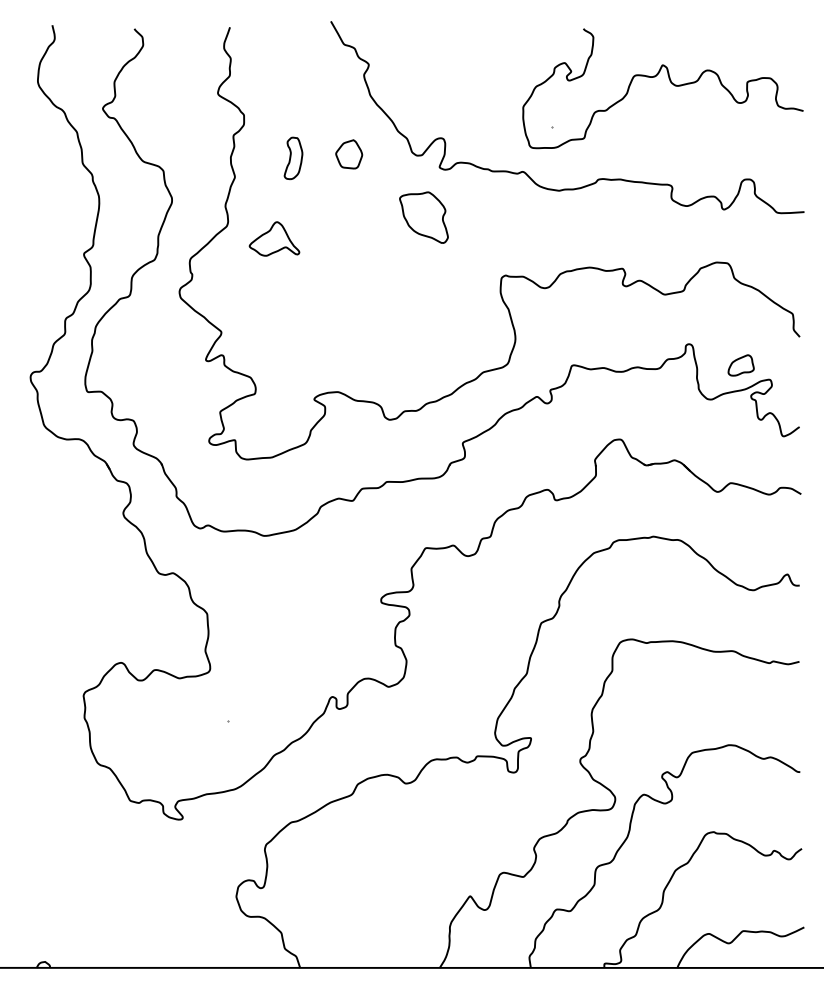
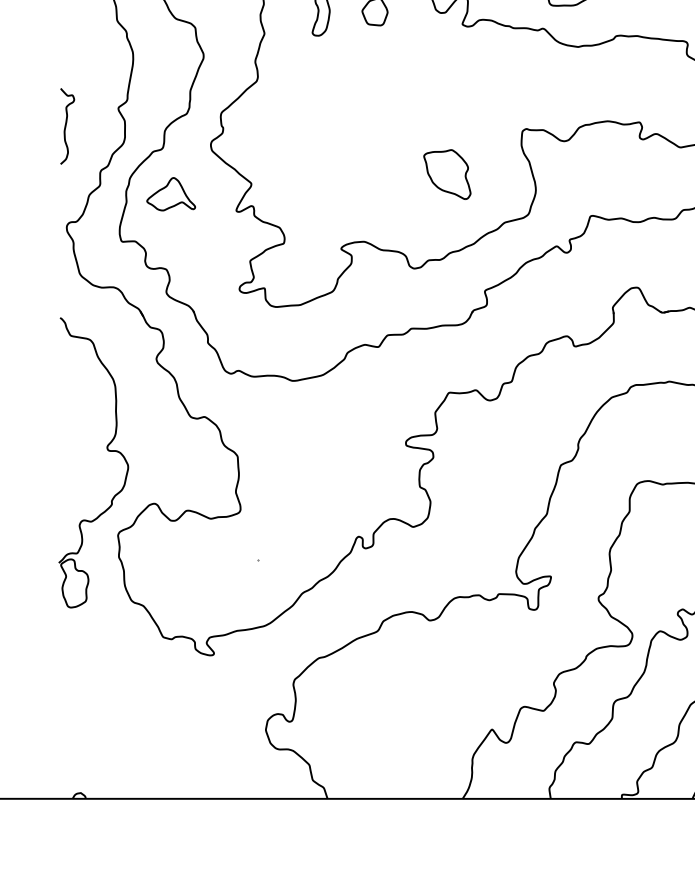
part: (423, 217) -> (446, 174), moved
part: (274, 238) -> (171, 193), moved
curve: (30, 272) -> (66, 126), added
part: (72, 607) -> (107, 450), added

